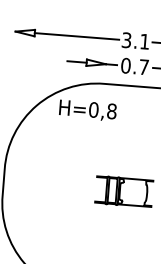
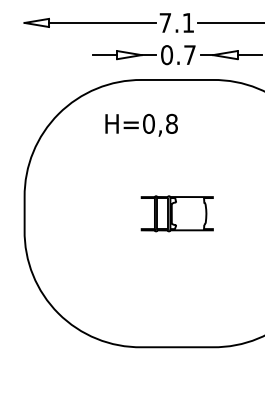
text: (126, 39) -> (165, 22), 3.1 -> 7.1
text: (87, 109) -> (141, 124), moved

